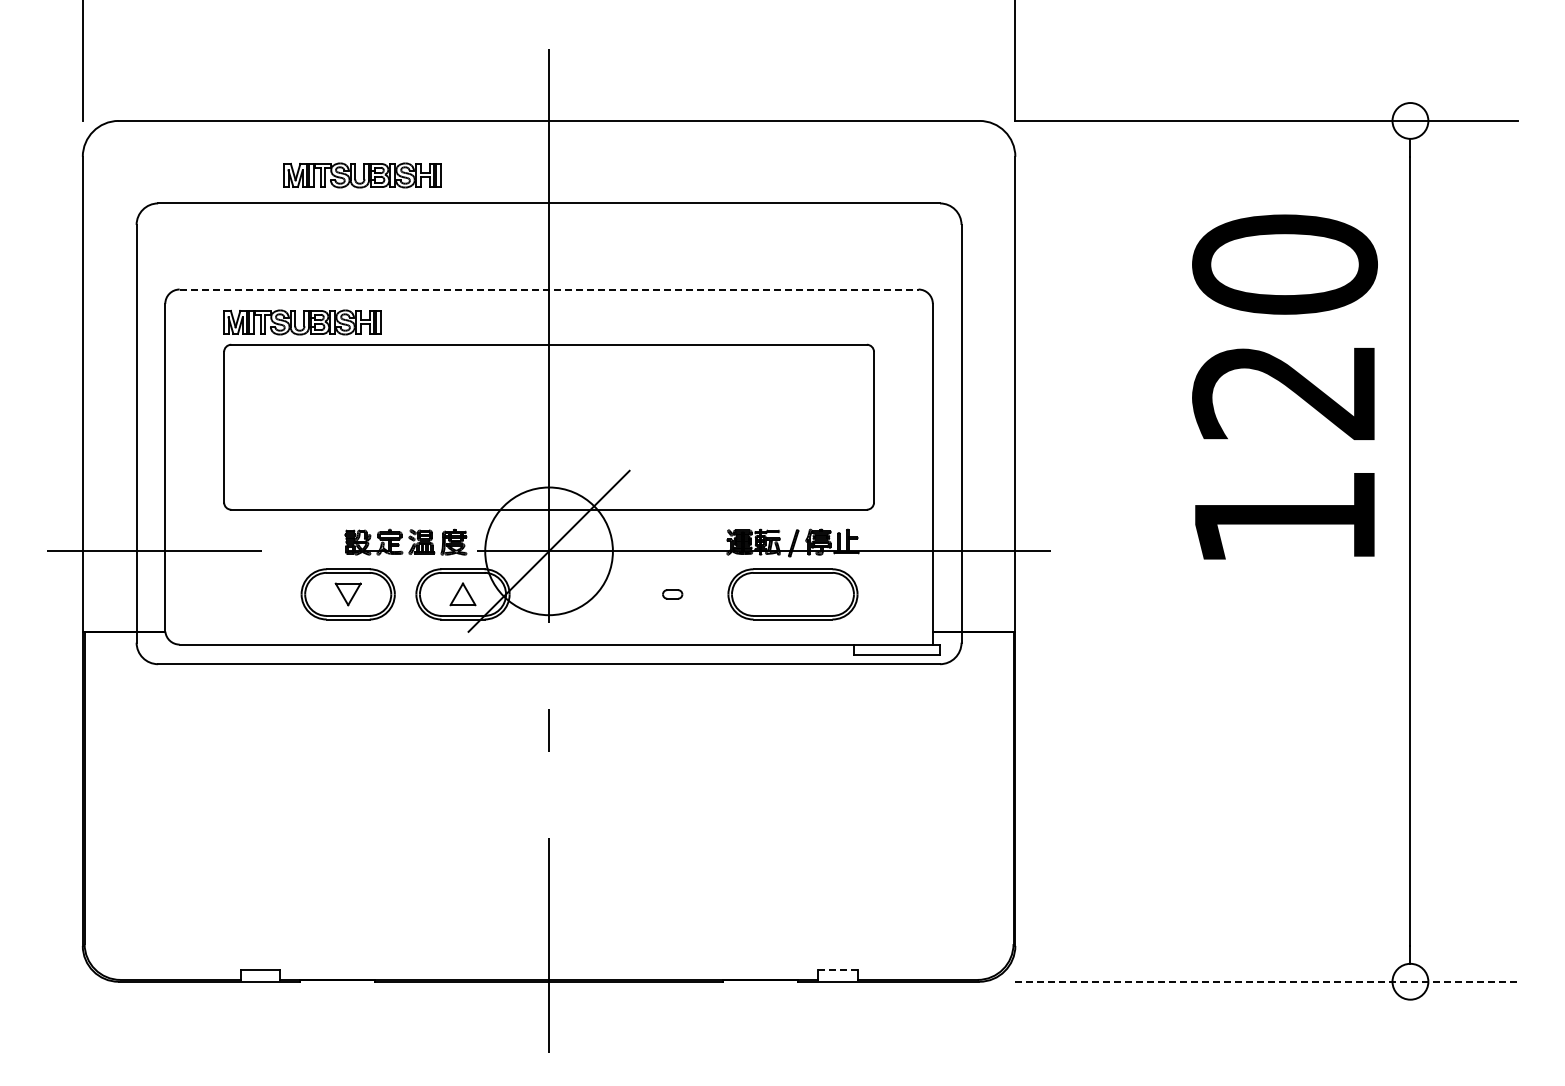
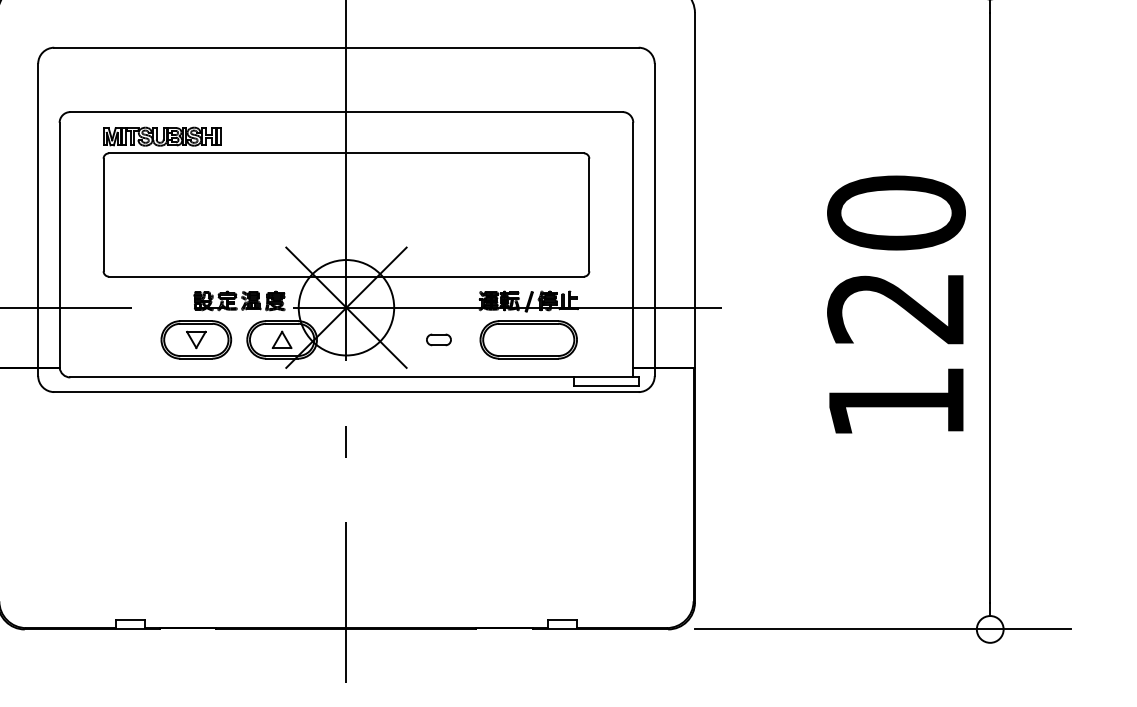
part: (362, 175) -> (207, 26), removed
line: (549, 289) -> (346, 112), dashed -> solid
text: (1284, 386) -> (896, 304), moved
line: (548, 550) -> (346, 307), added
part: (672, 594) -> (438, 340), size x1.67
line: (837, 969) -> (562, 620), dashed -> solid
line: (1267, 981) -> (883, 629), dashed -> solid

